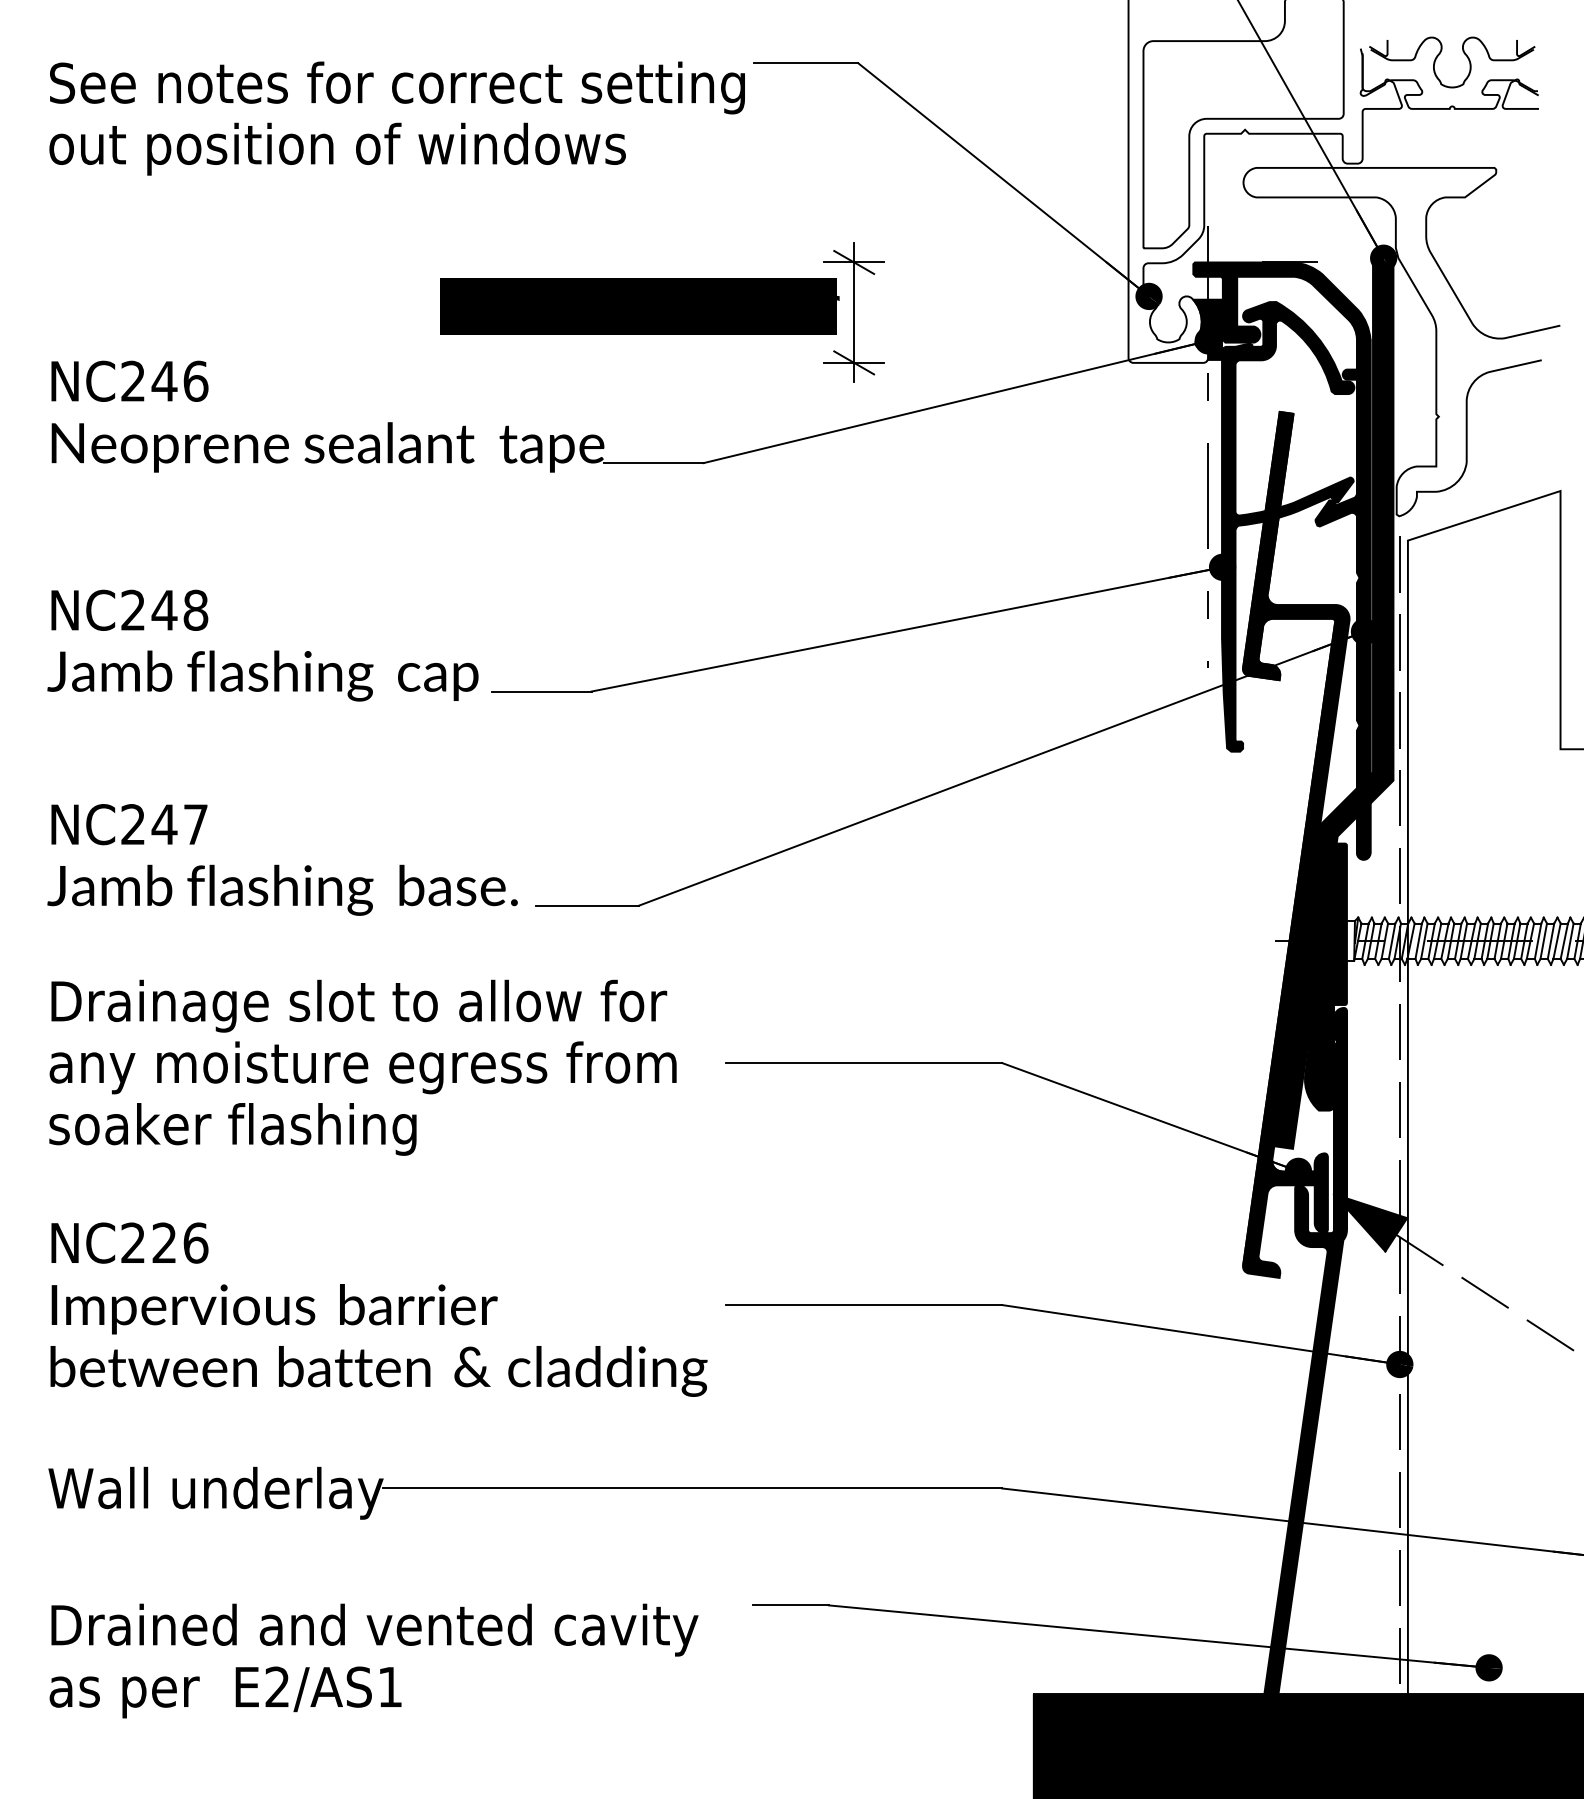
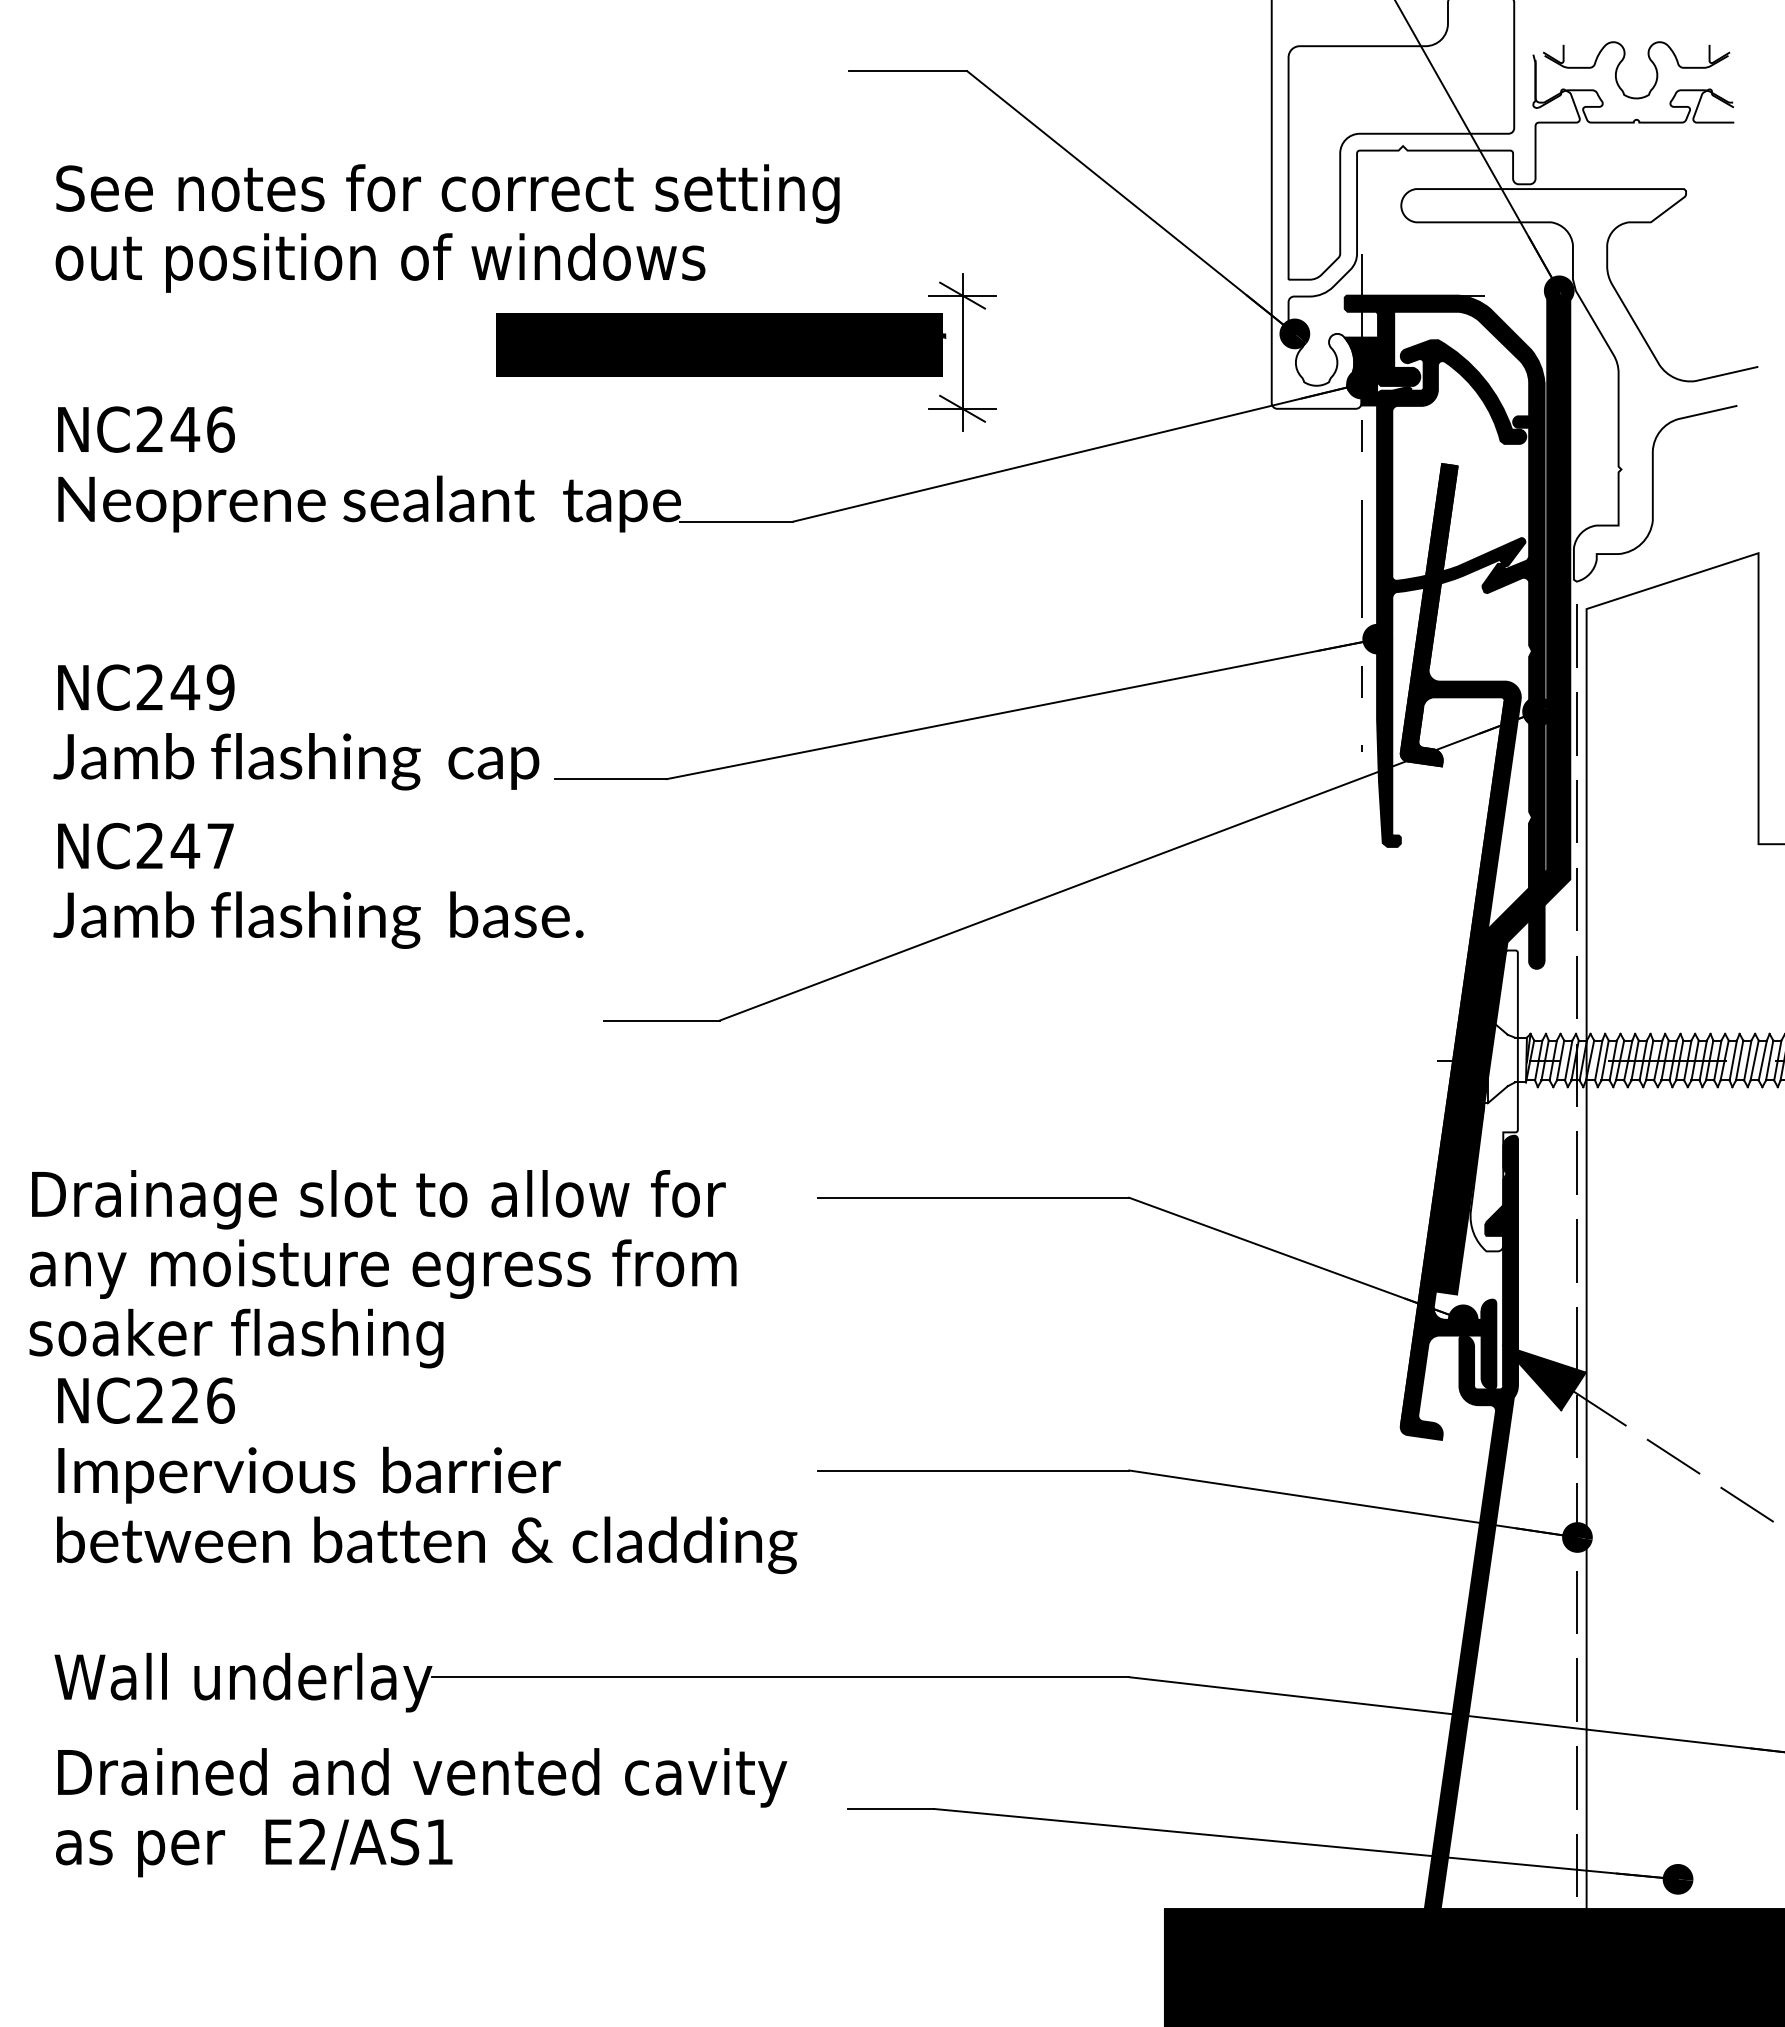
text: (397, 118) -> (447, 228), moved
text: (195, 610) -> (220, 687), NC248 -> NC249
text: (282, 859) -> (318, 885), moved
fill: (1325, 976) -> (1493, 1100), removed
text: (362, 1068) -> (382, 1269), moved
text: (374, 1660) -> (421, 1812), moved

